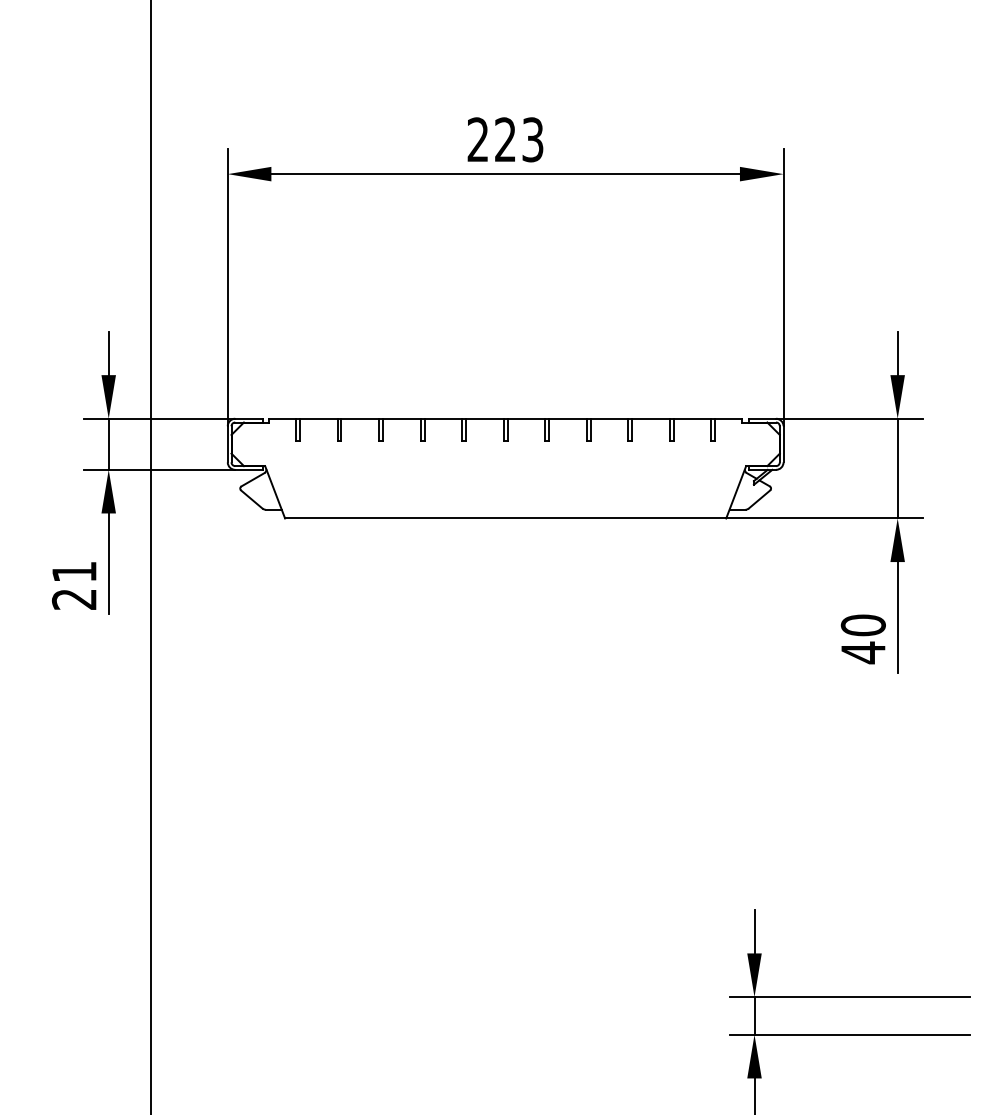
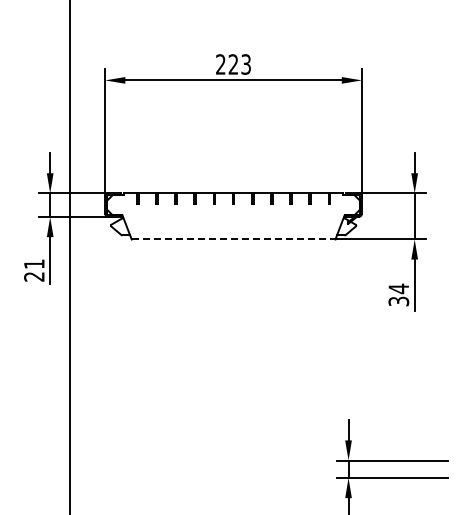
line: (505, 518) -> (233, 239), solid -> dashed
text: (862, 637) -> (398, 294), 40 -> 34

